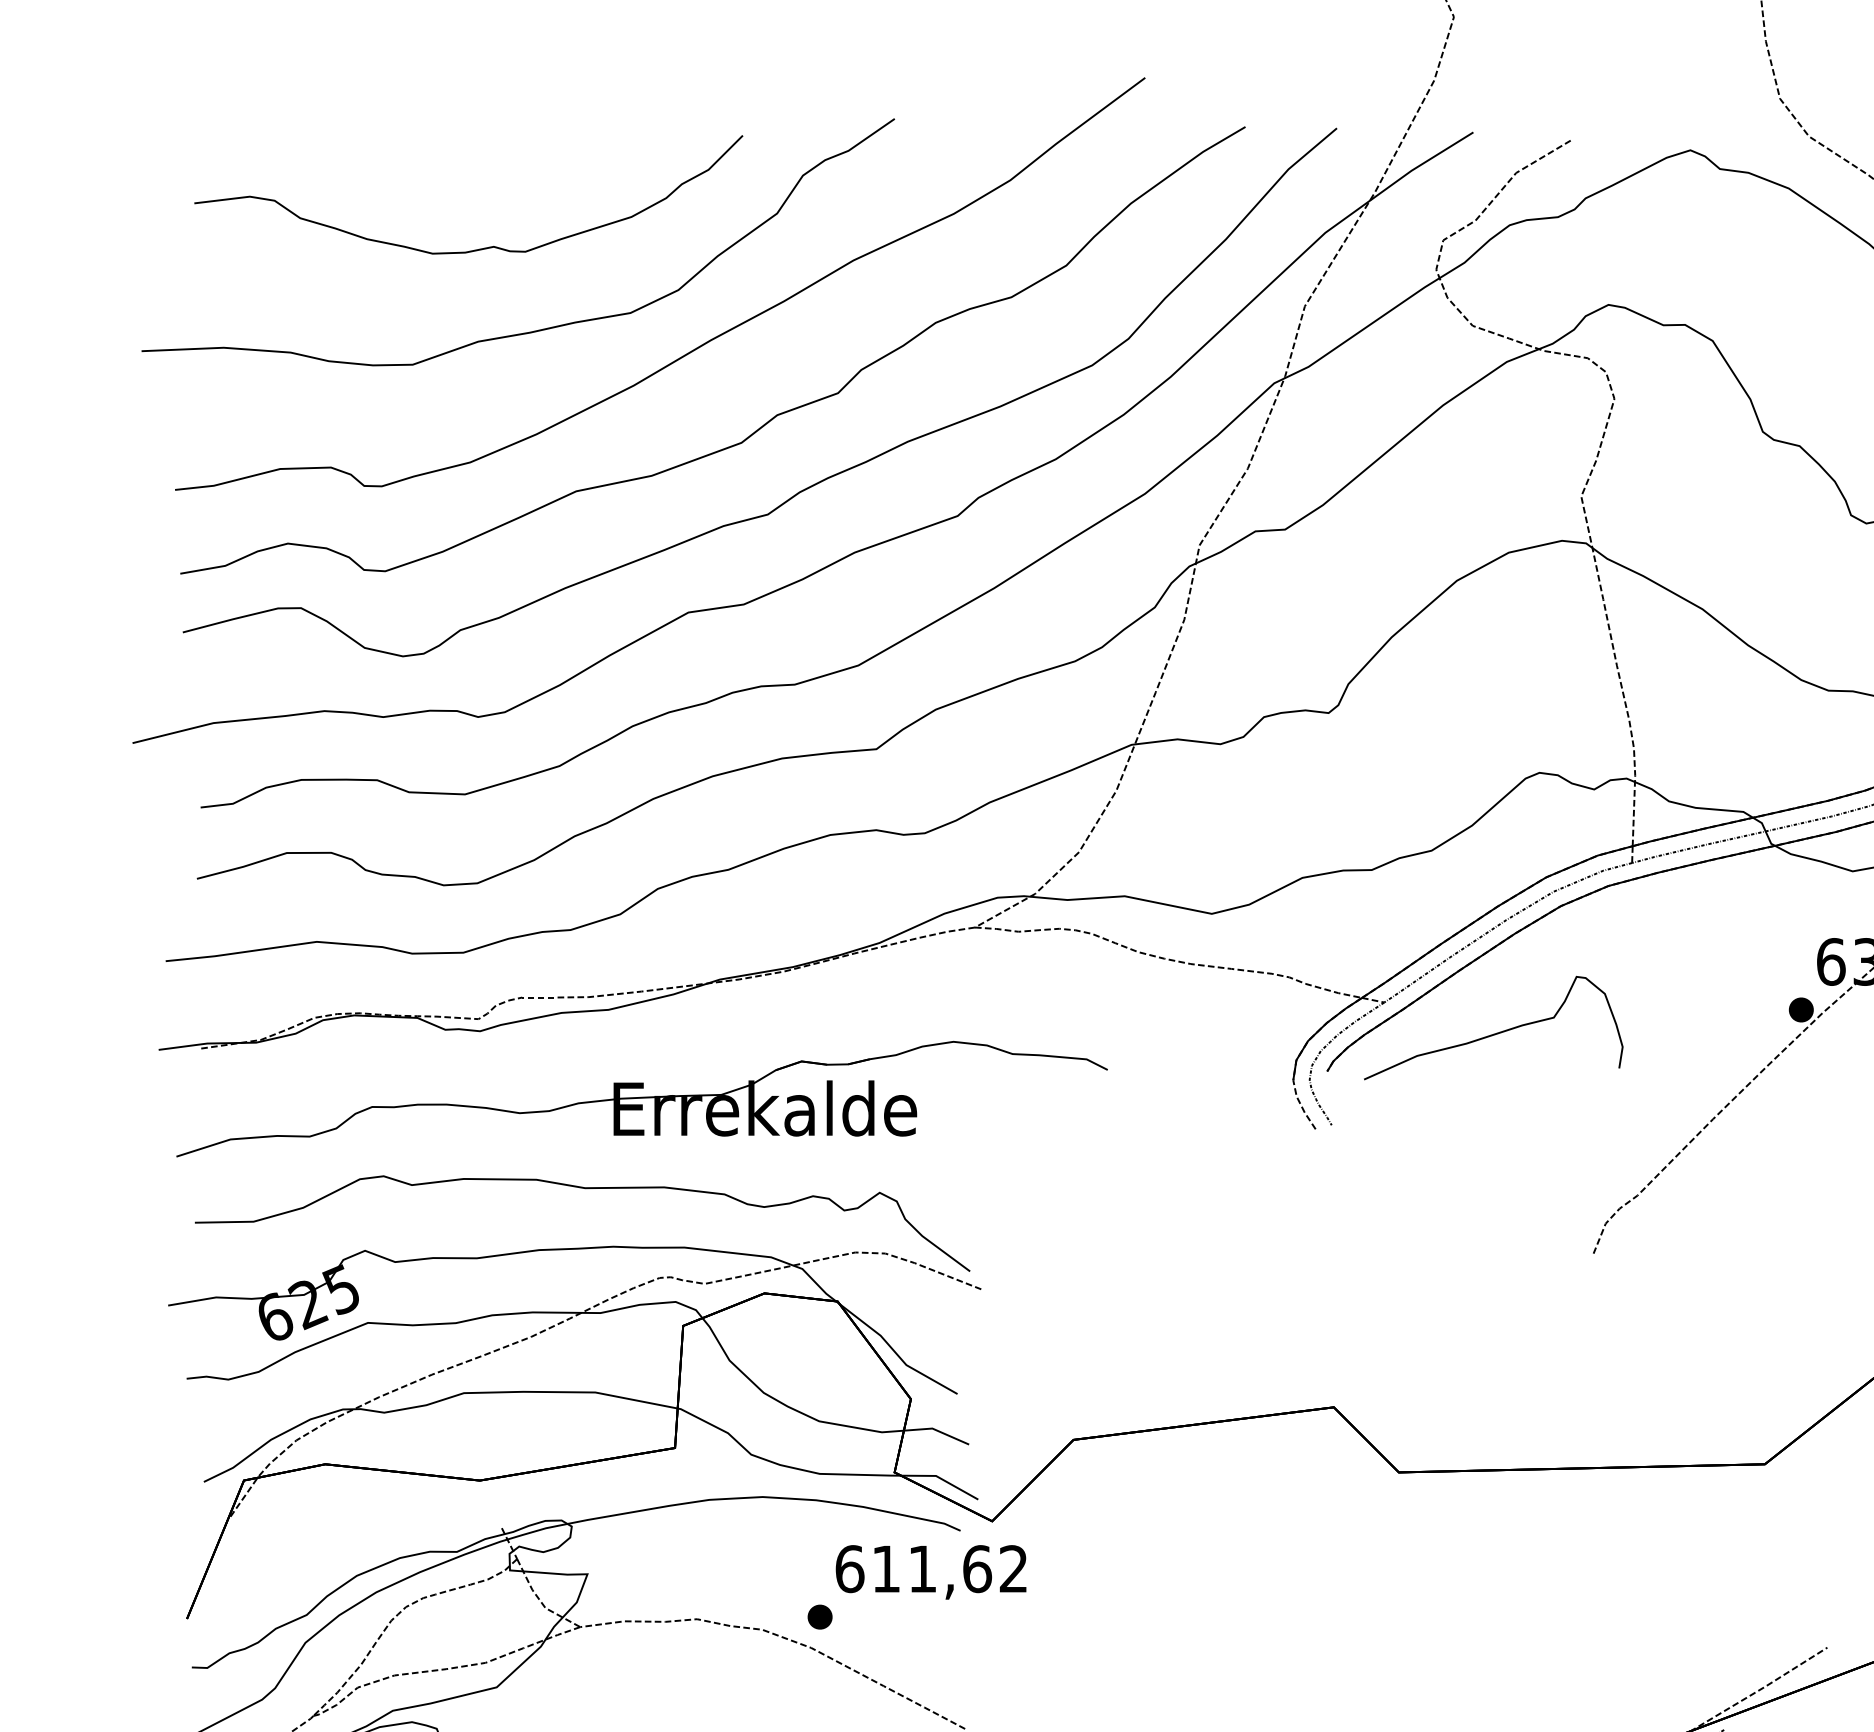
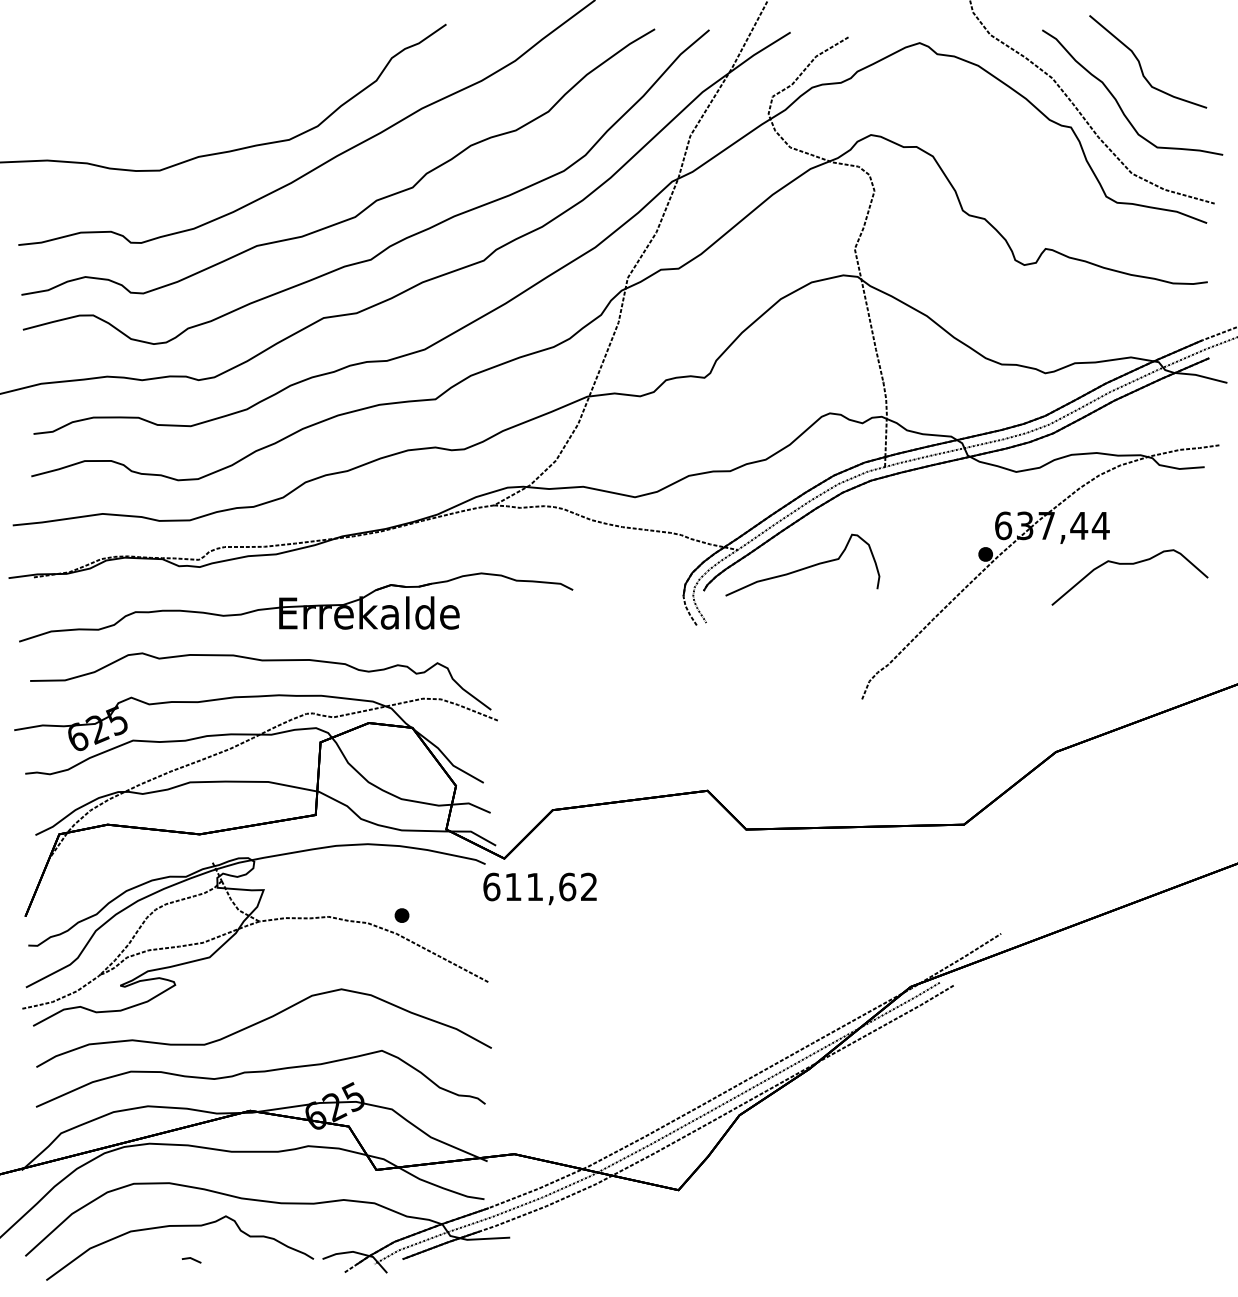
curve: (474, 248) -> (196, 101), removed
text: (930, 1571) -> (539, 888), moved

